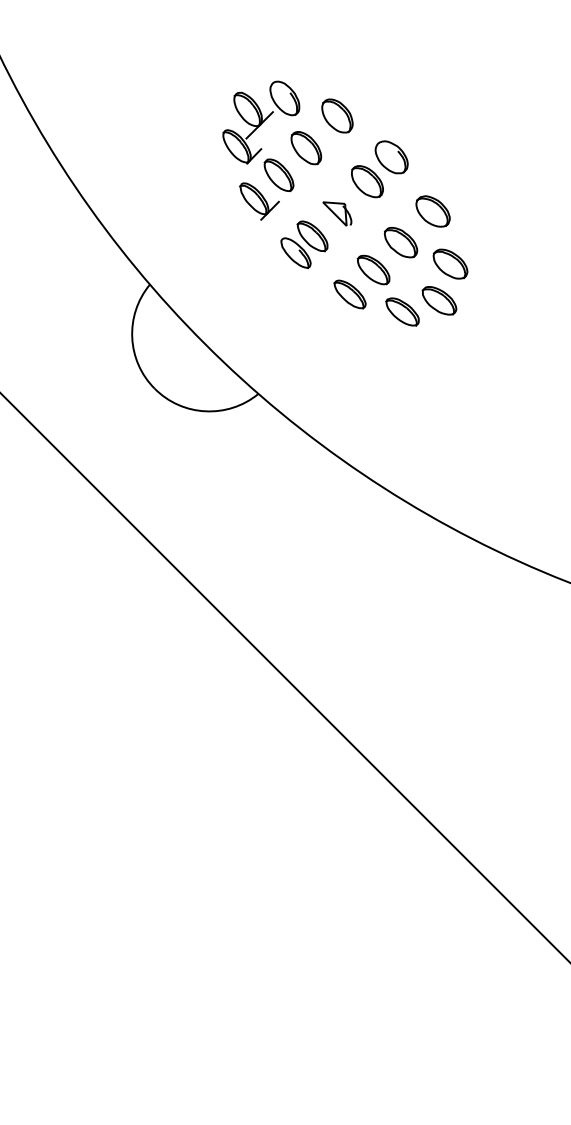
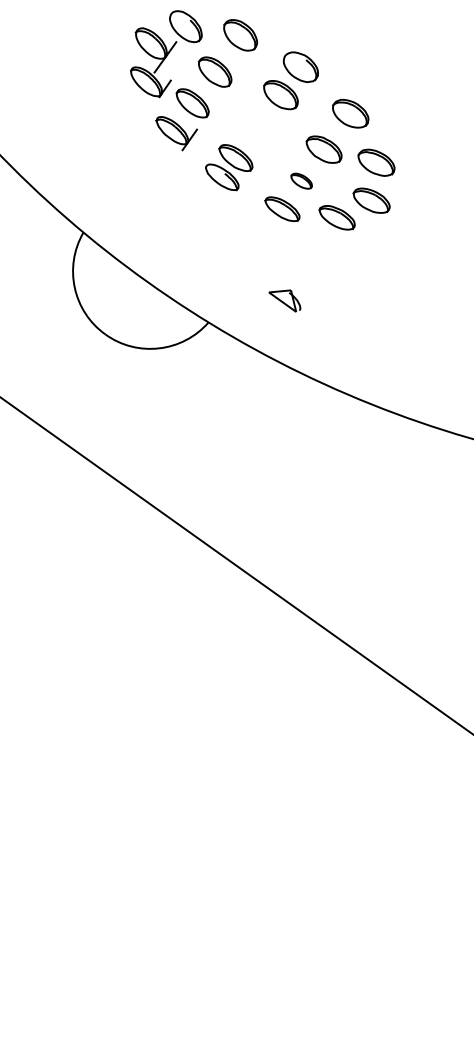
part: (337, 213) -> (285, 301), moved
part: (373, 269) -> (301, 180), size x0.6

